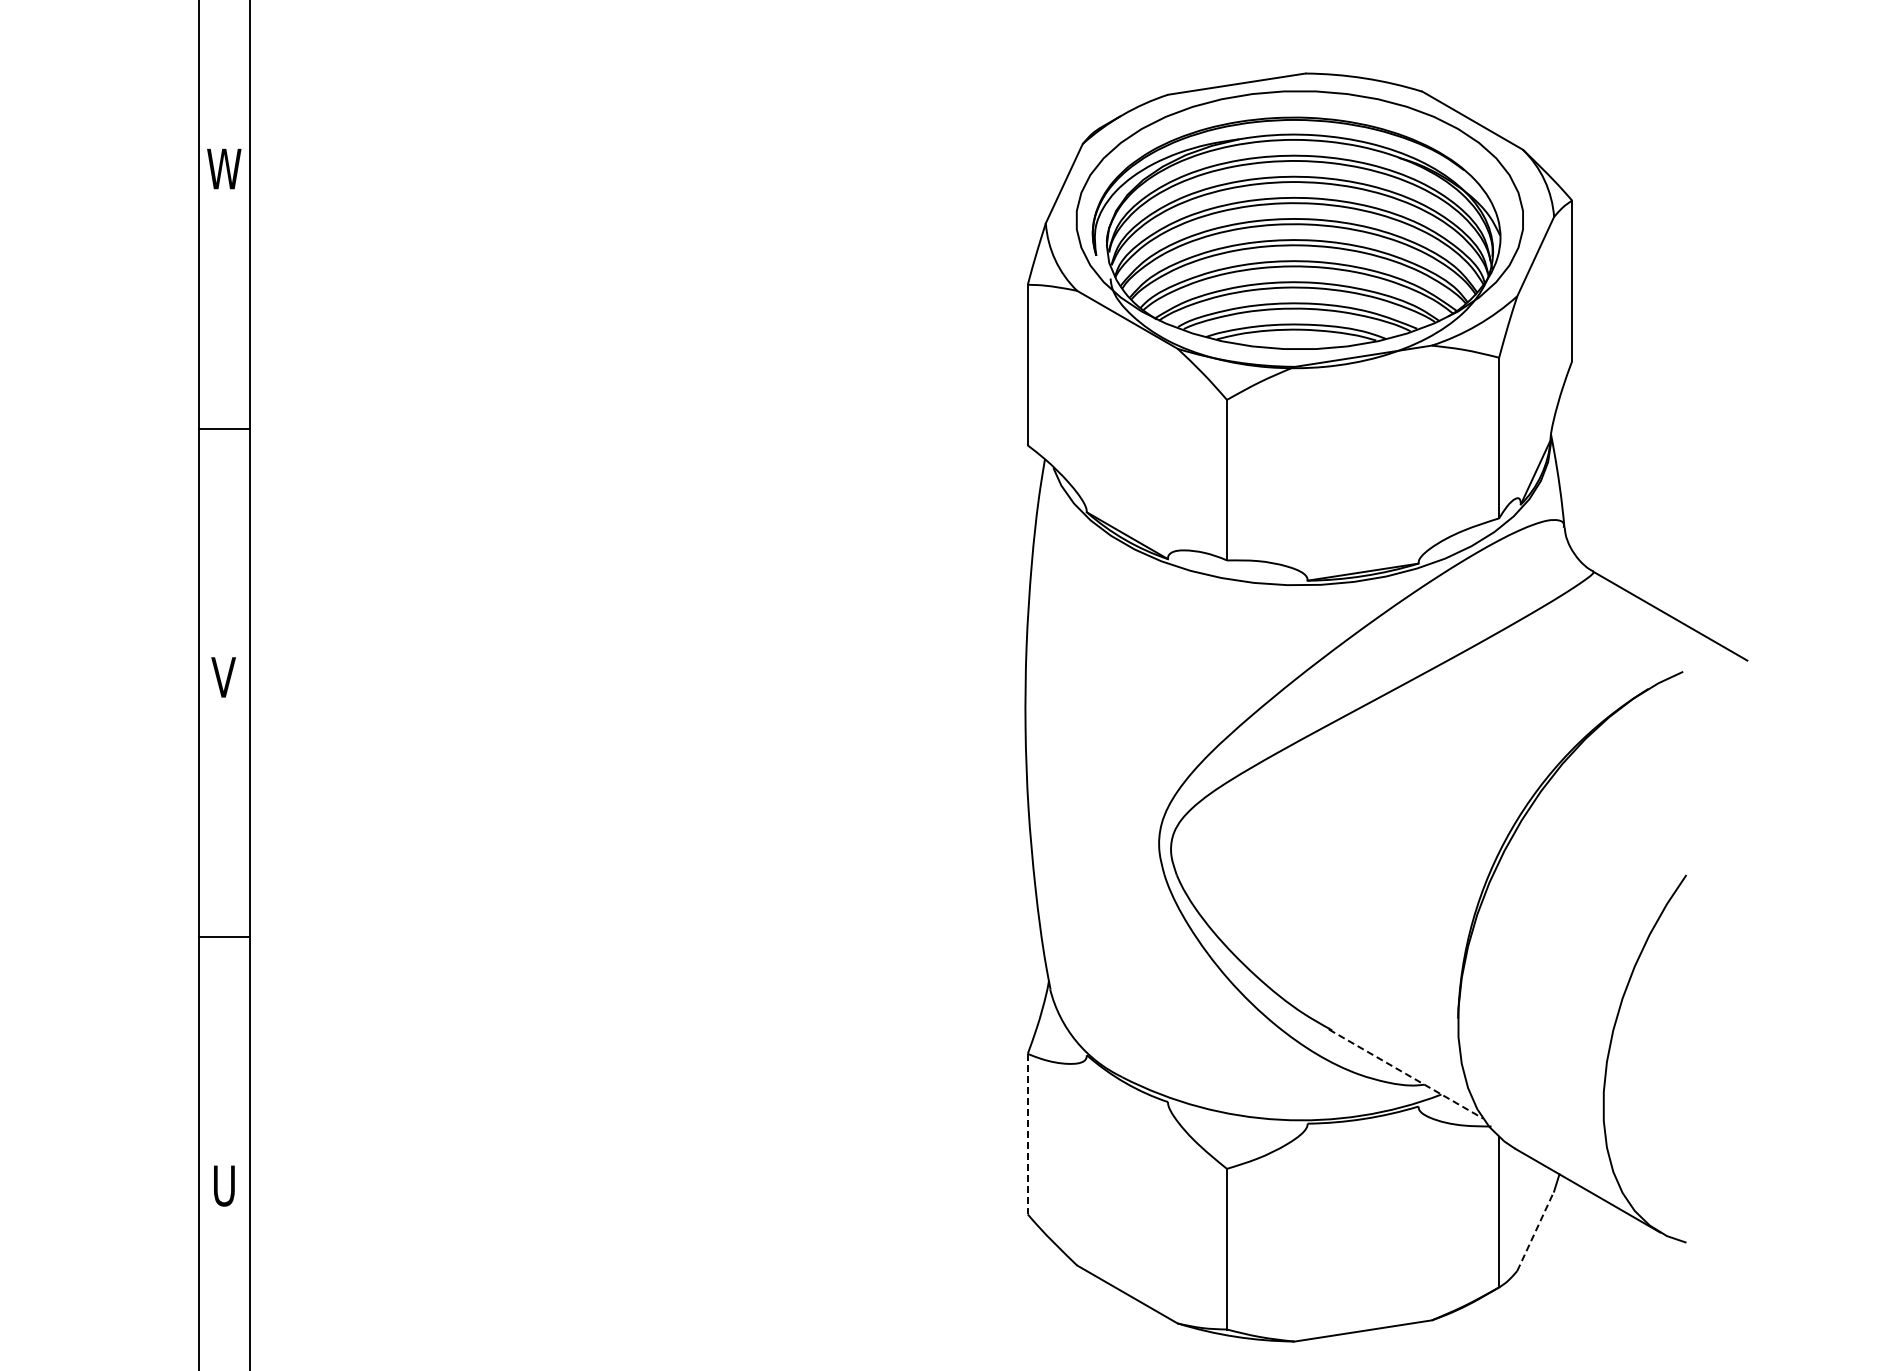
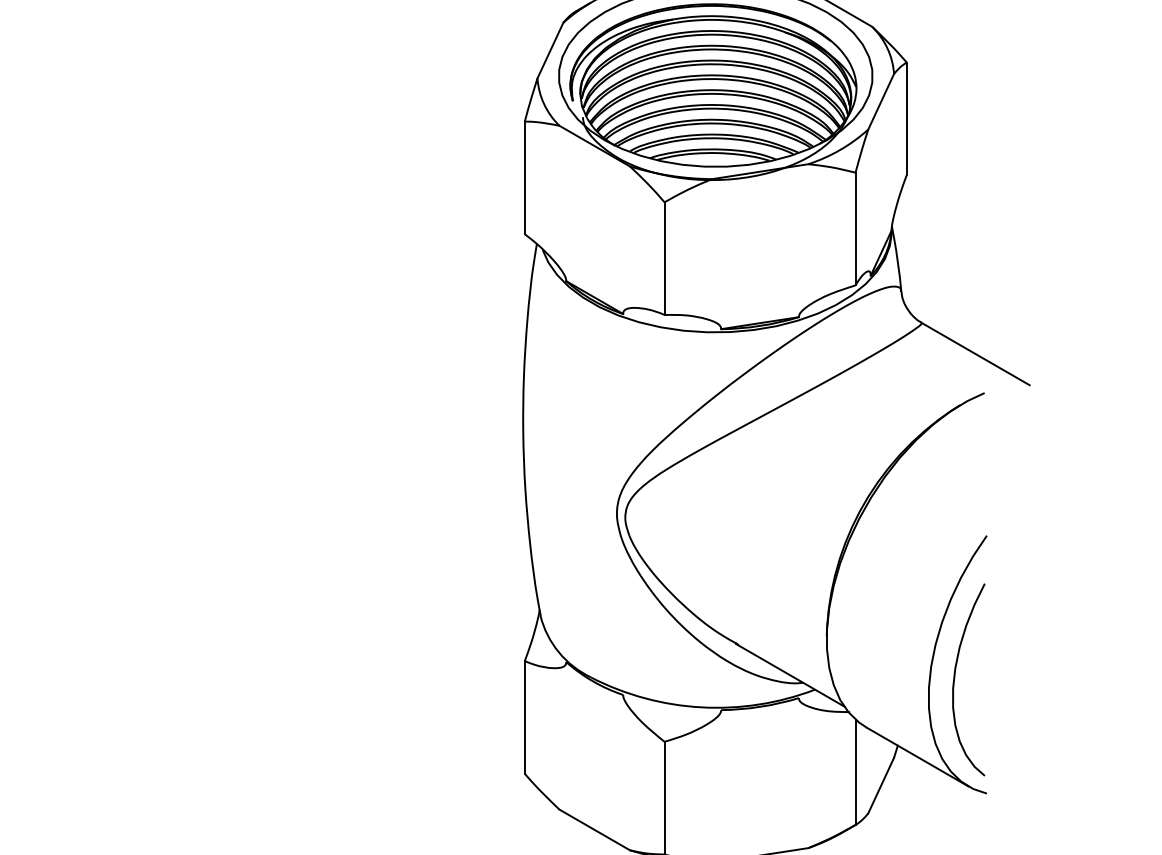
line: (1406, 1074) -> (790, 675), dashed -> solid
curve: (1641, 1075) -> (955, 676), added
line: (1027, 1134) -> (524, 717), dashed -> solid
line: (1535, 1231) -> (881, 785), dashed -> solid

